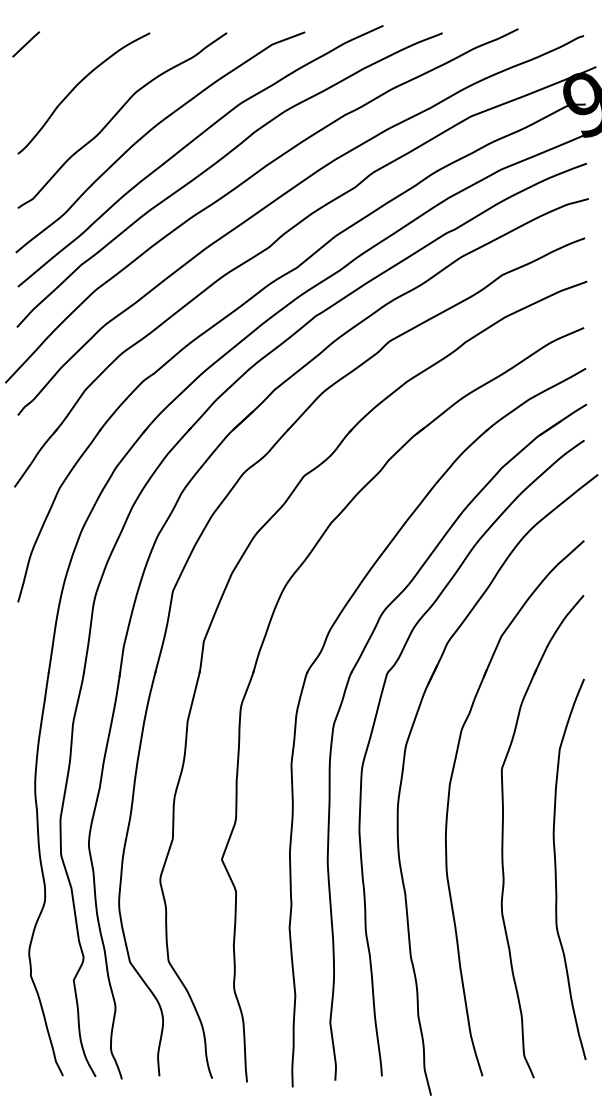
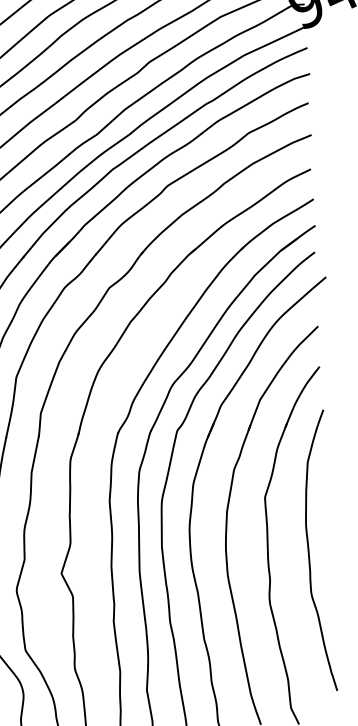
curve: (556, 868) -> (309, 550), moved

